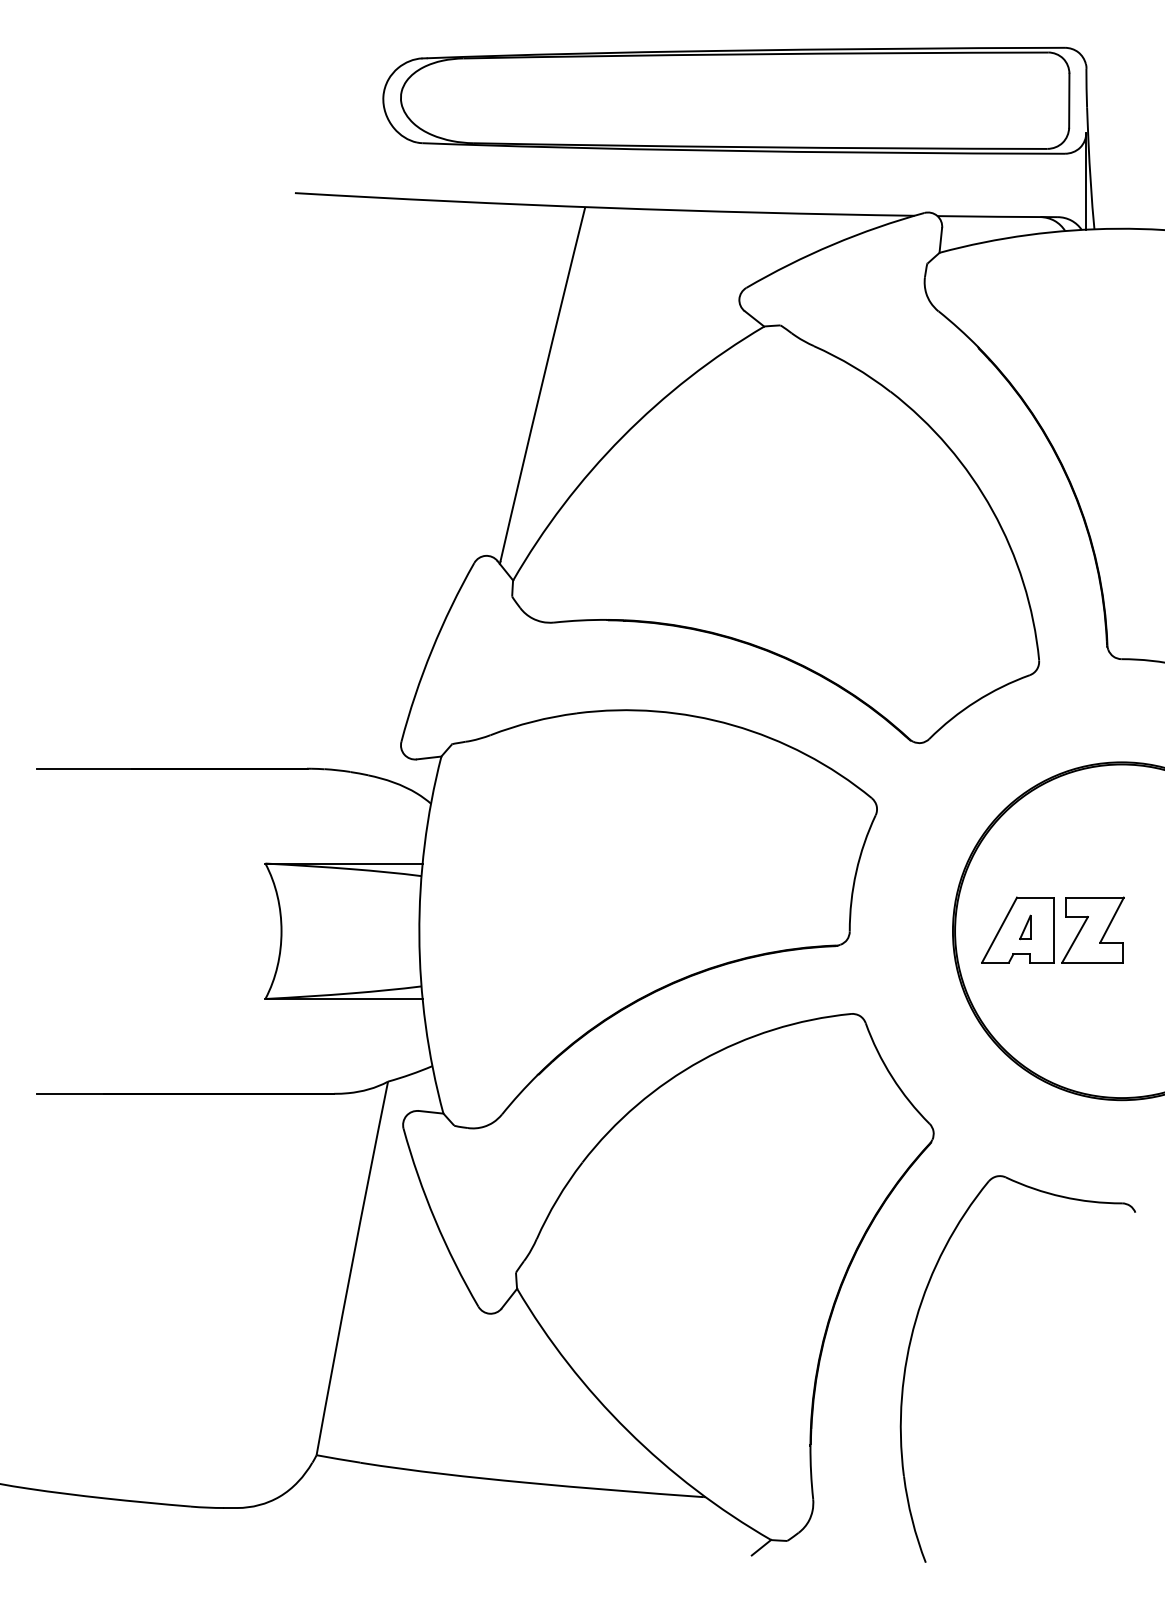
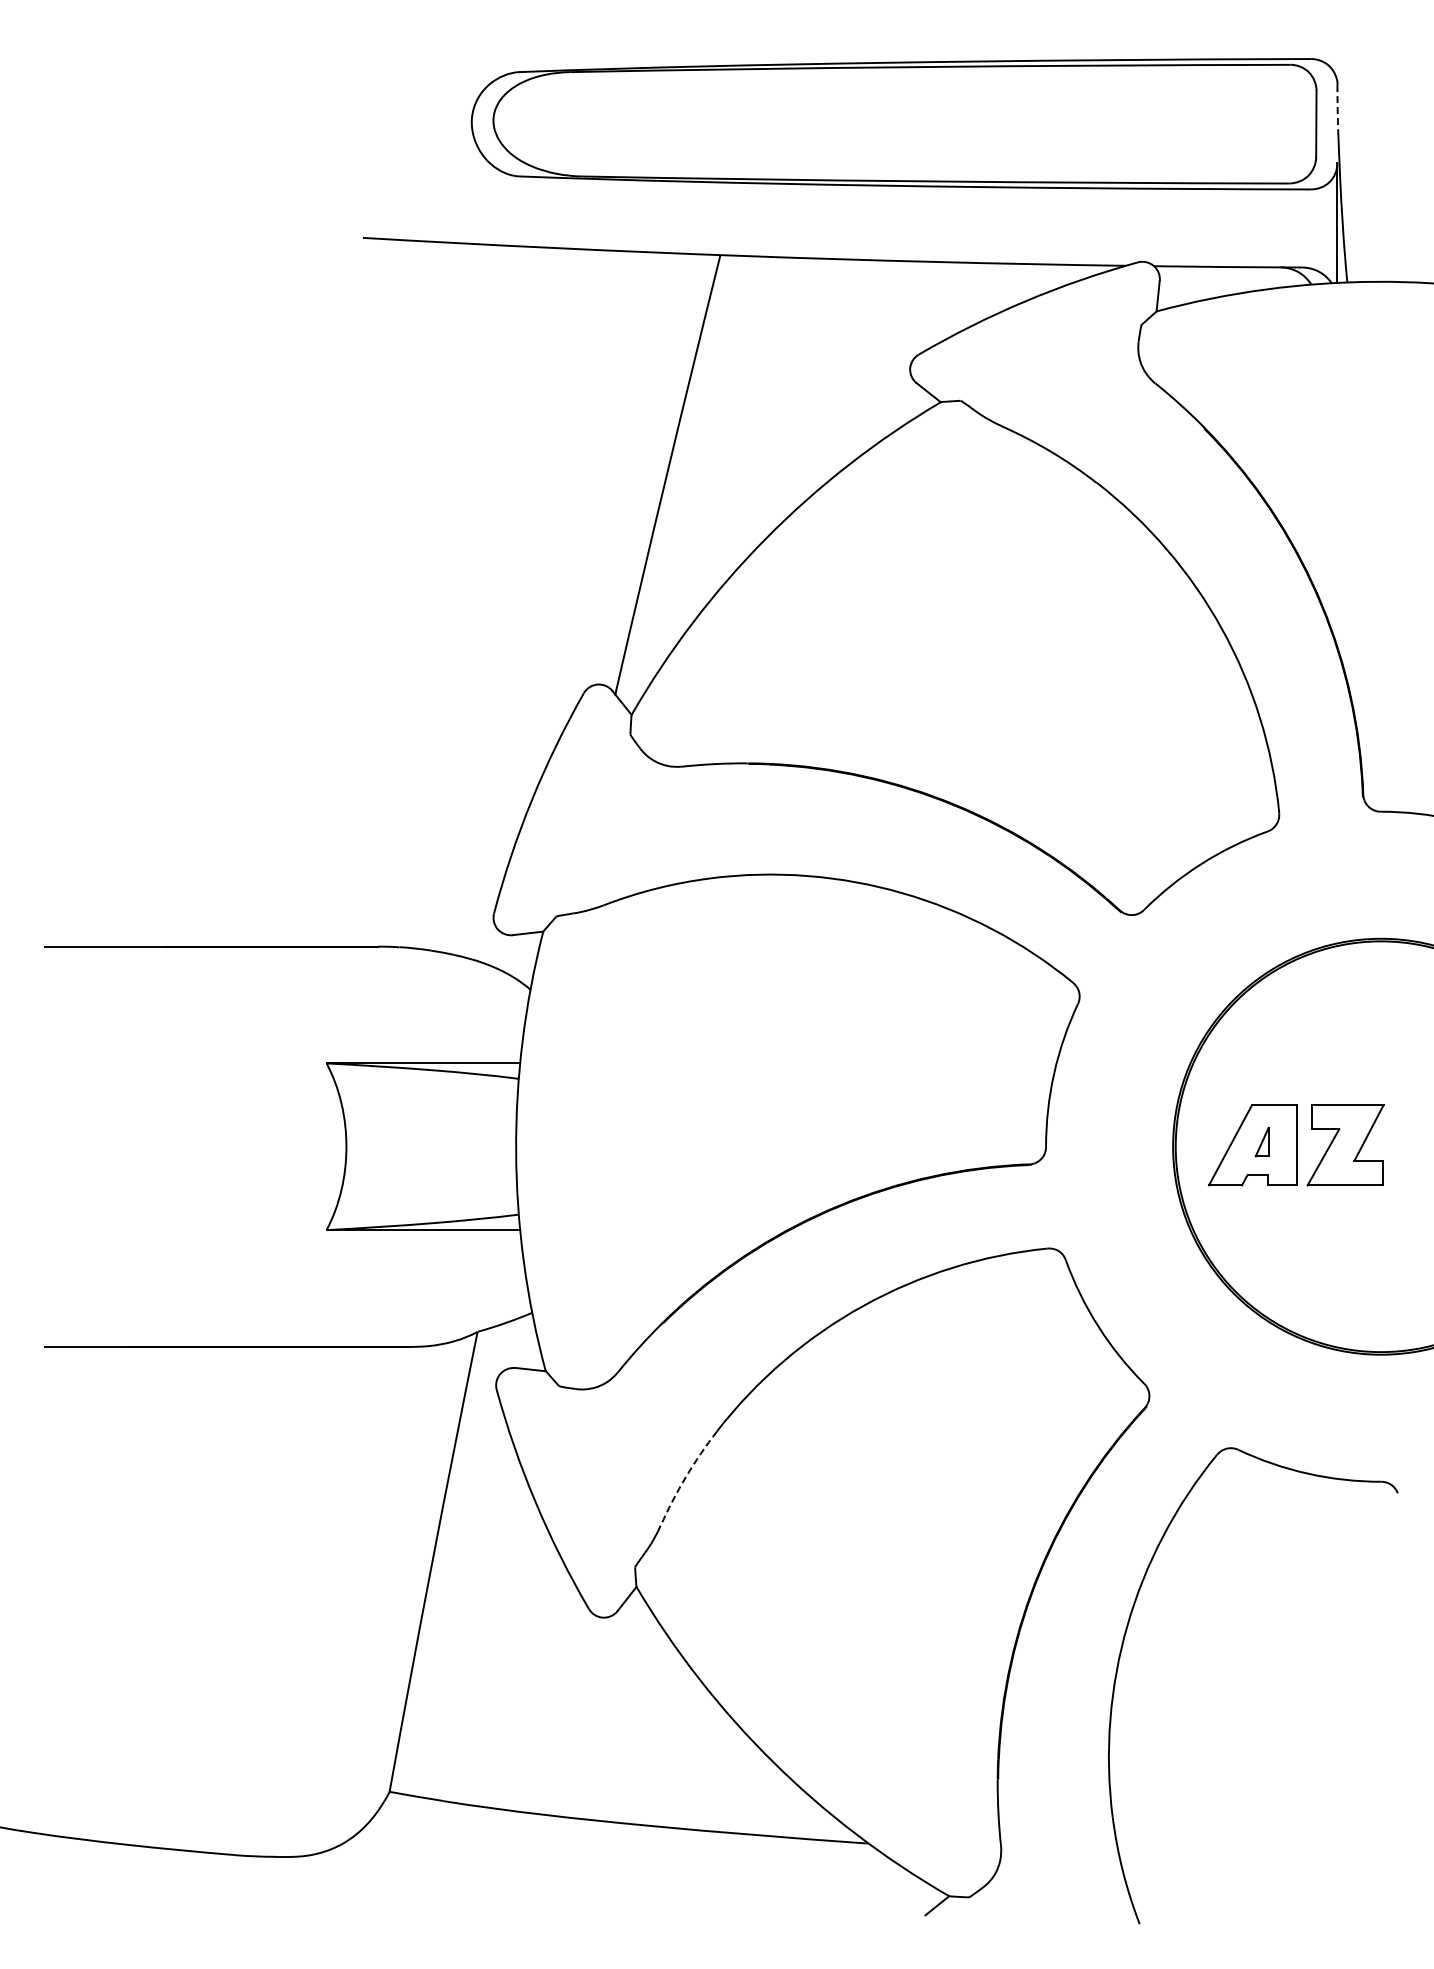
arc: (1086, 88) -> (1337, 108), solid -> dashed
arc: (556, 1199) -> (685, 1477), solid -> dashed

